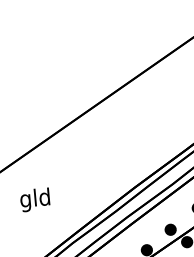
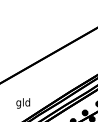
text: (35, 200) -> (23, 103), moved

